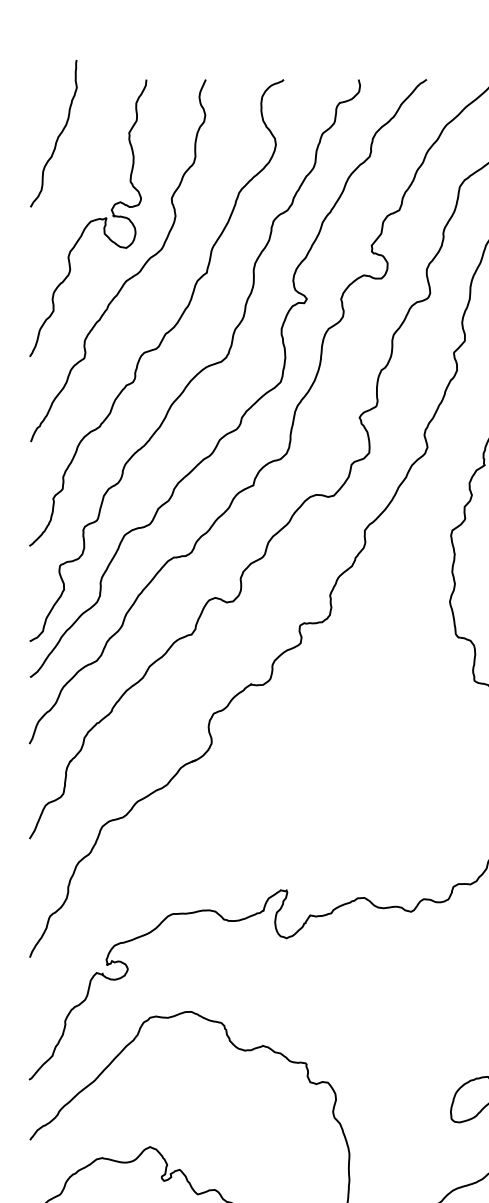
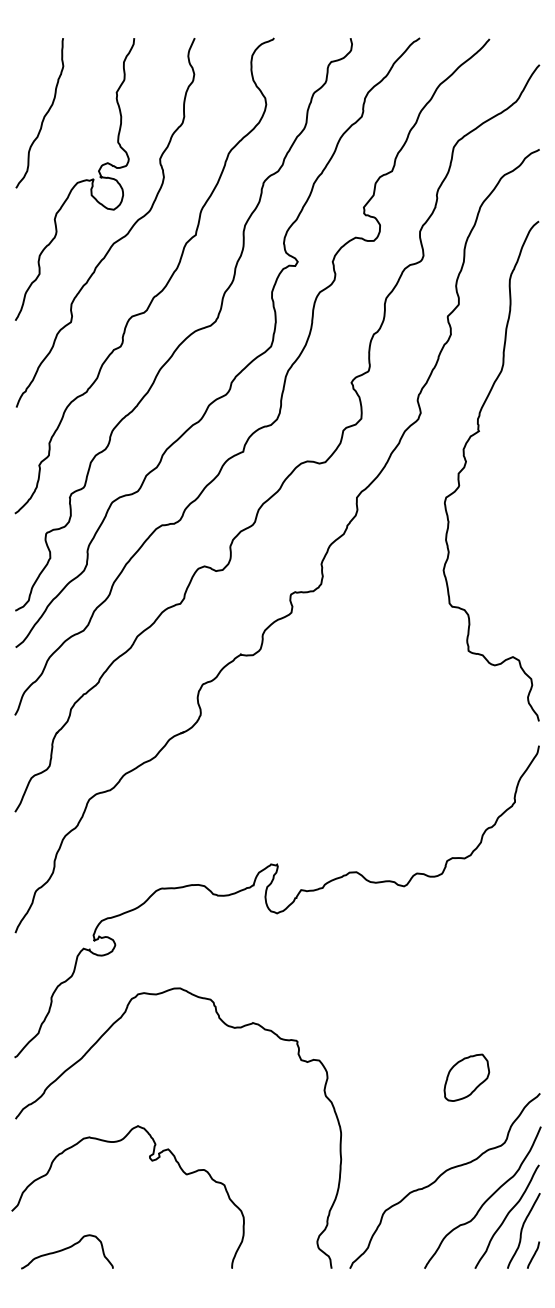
curve: (57, 136) -> (43, 116), moved

